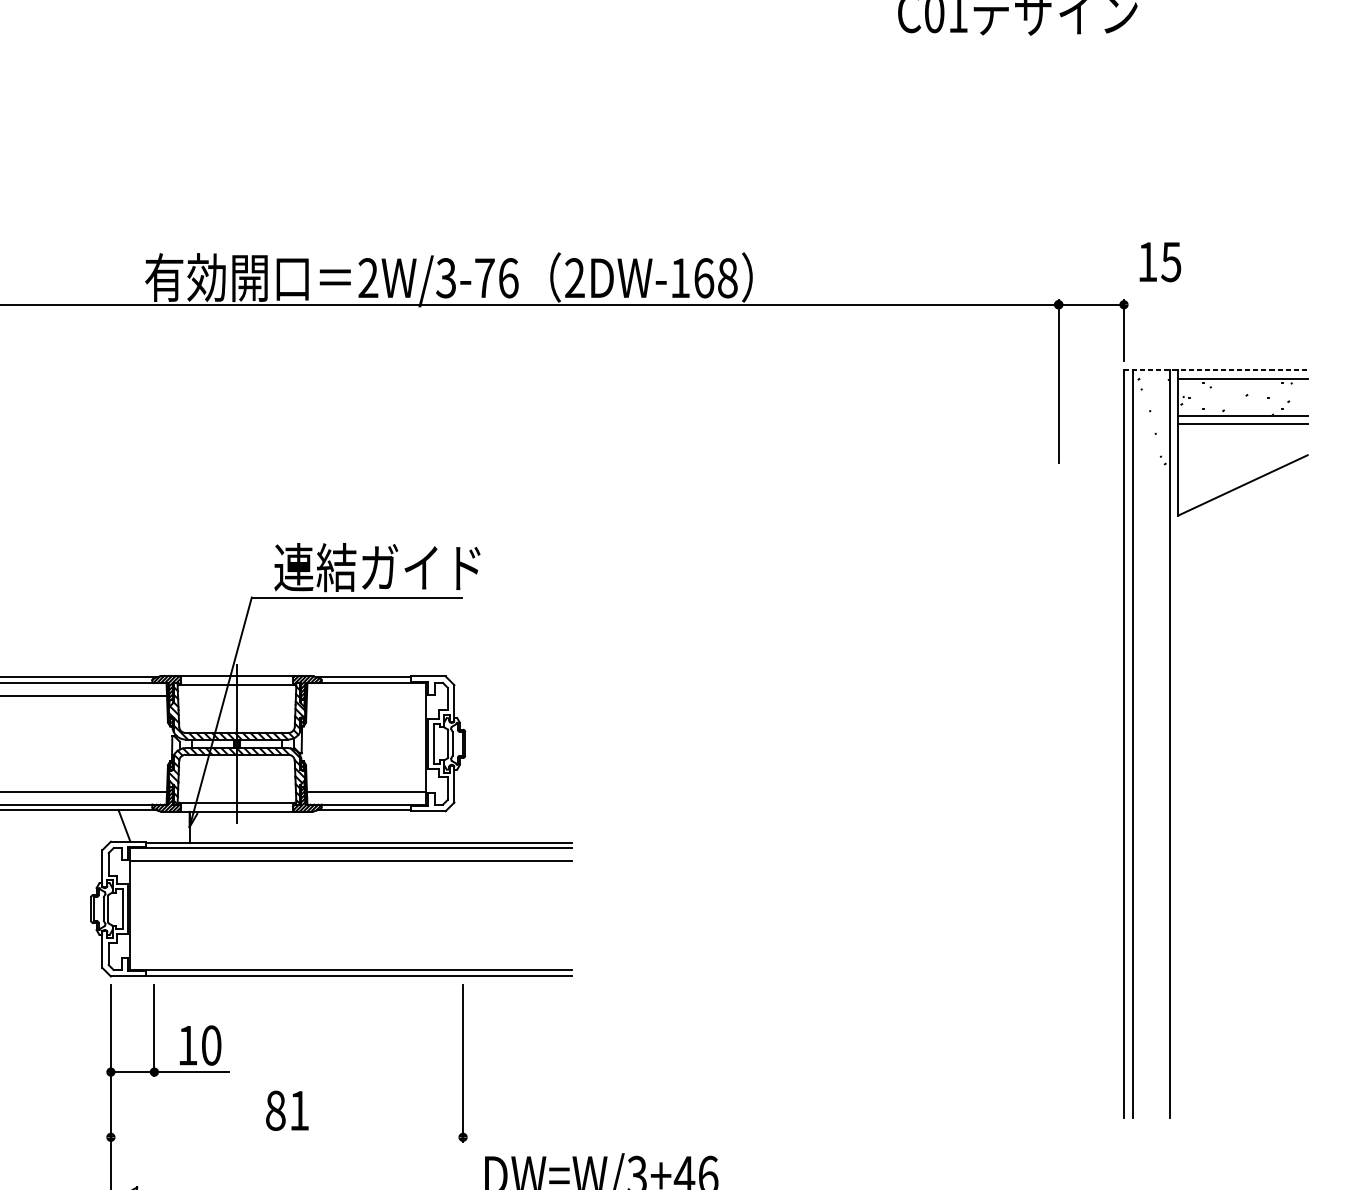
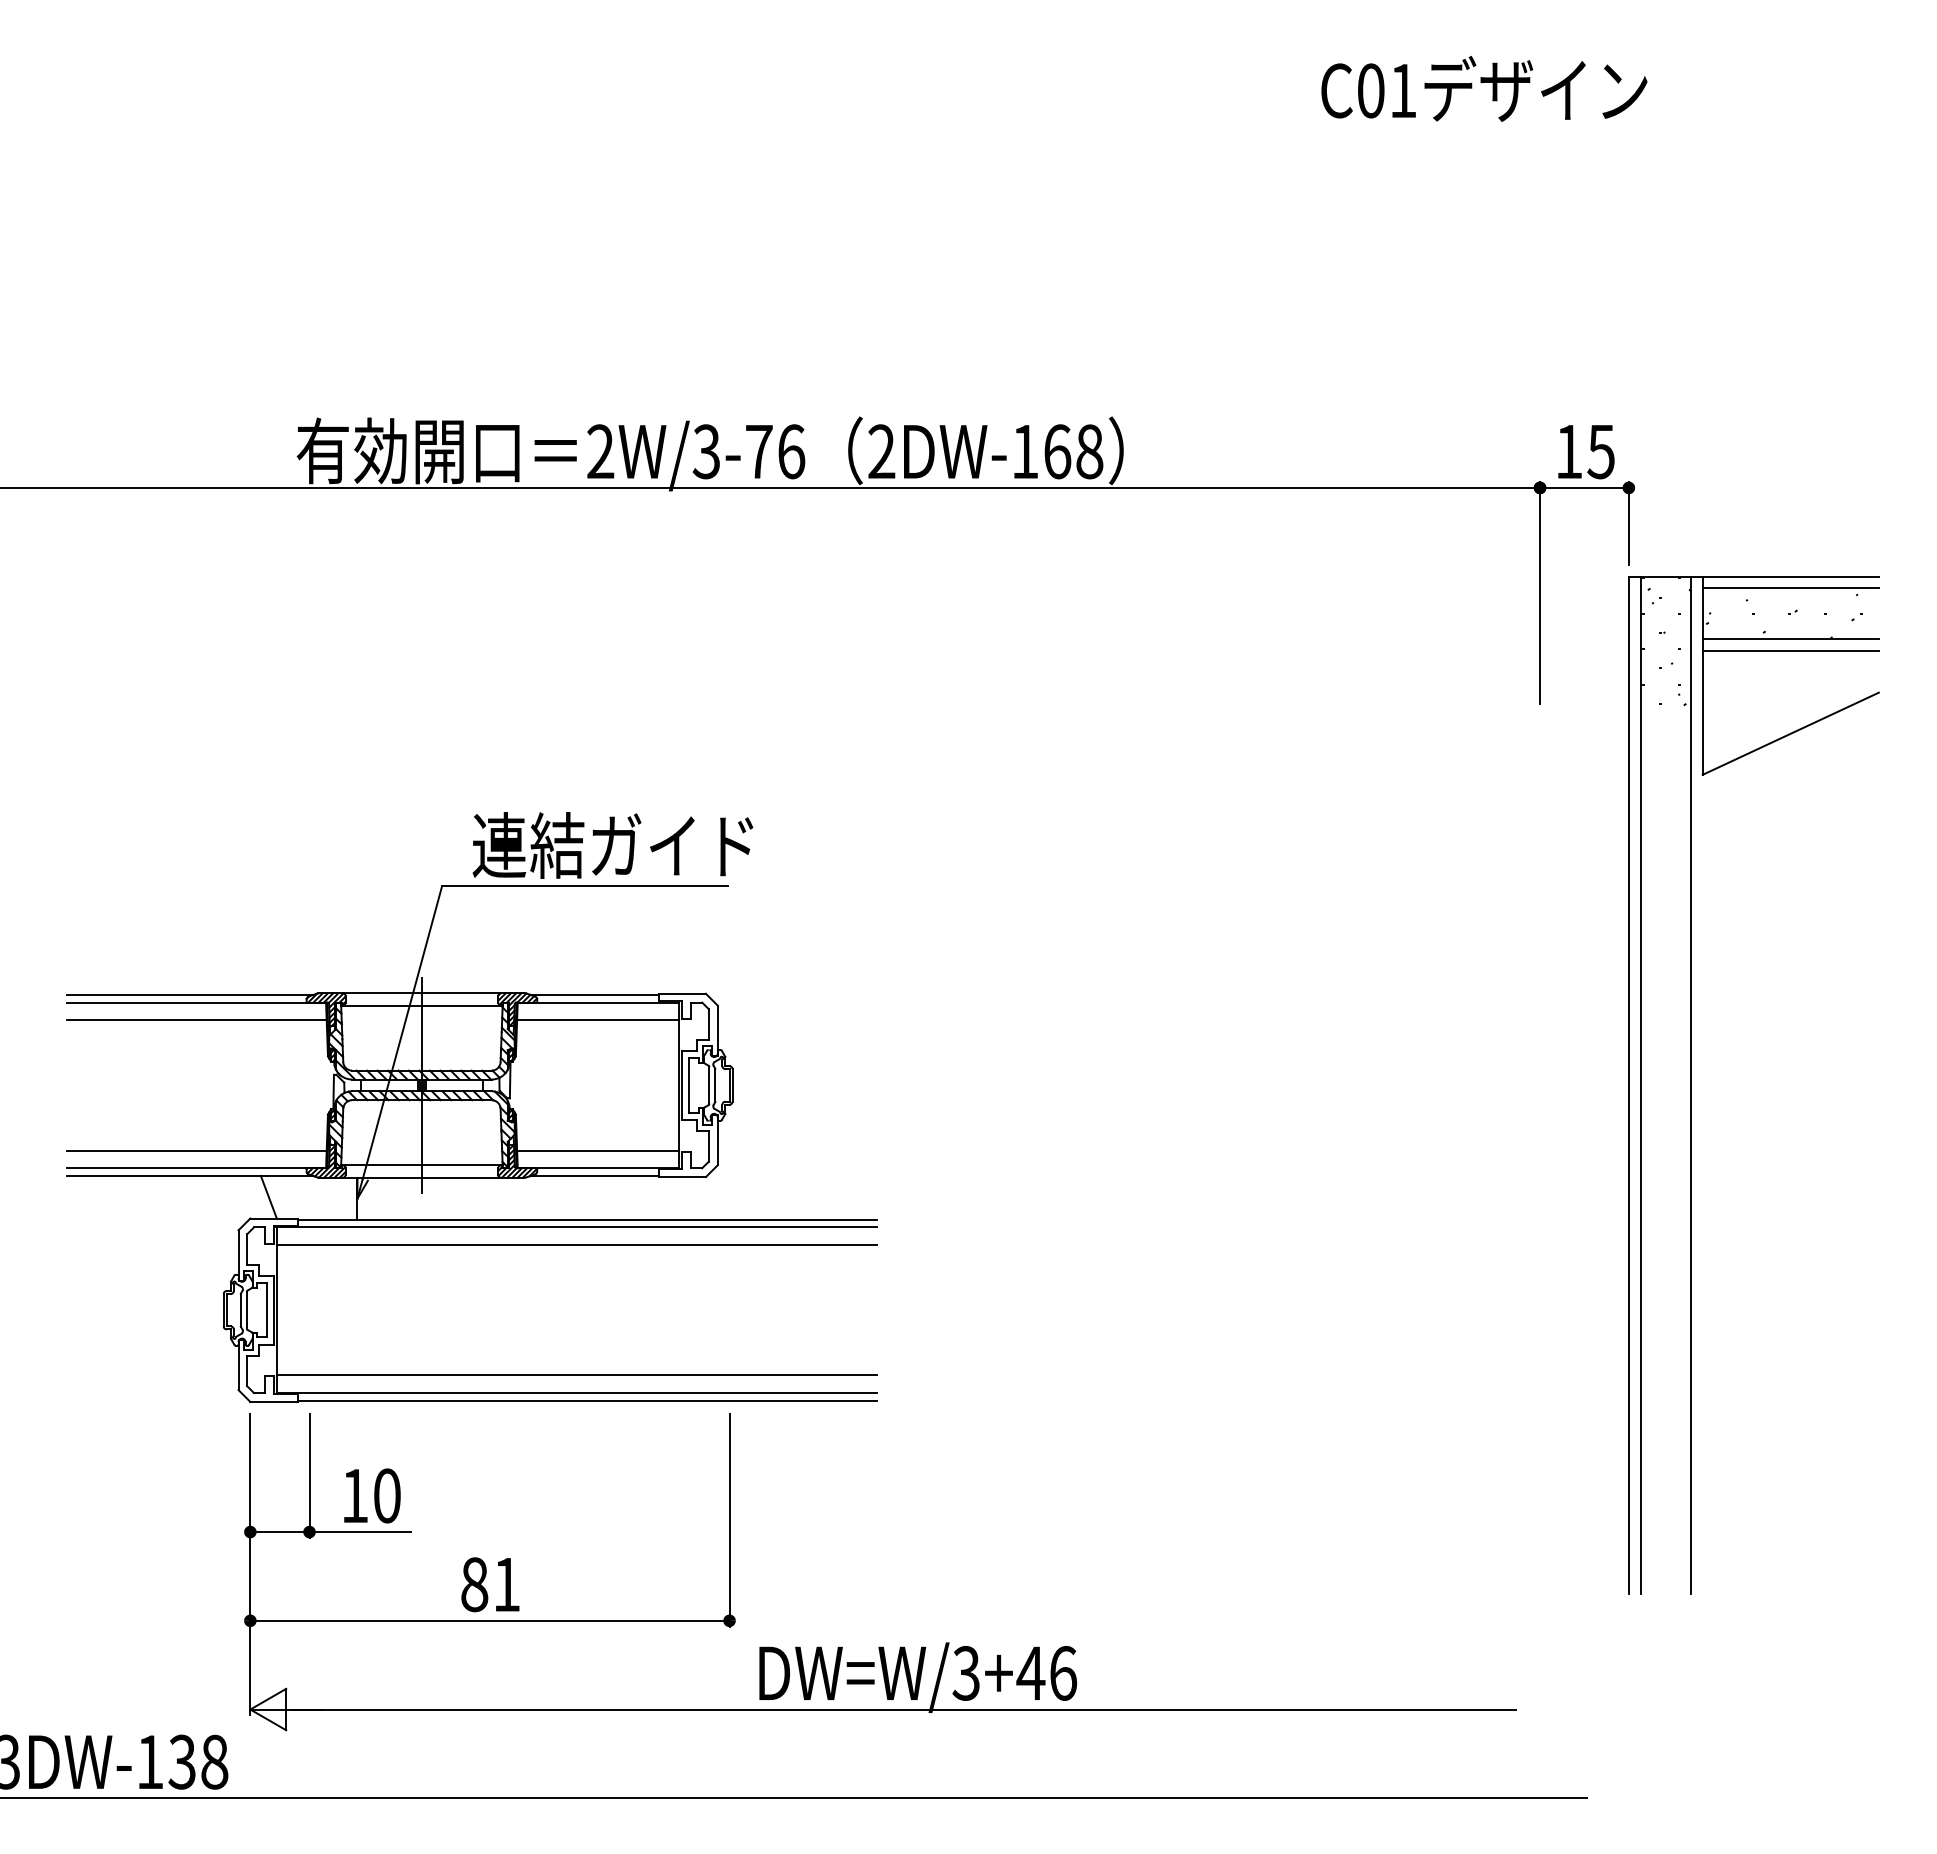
text: (1160, 262) -> (1586, 452), moved
line: (1216, 369) -> (1754, 576), dashed -> solid
line: (366, 696) -> (598, 1020), added
line: (350, 957) -> (576, 1375), added
line: (286, 1137) -> (489, 1620), added

